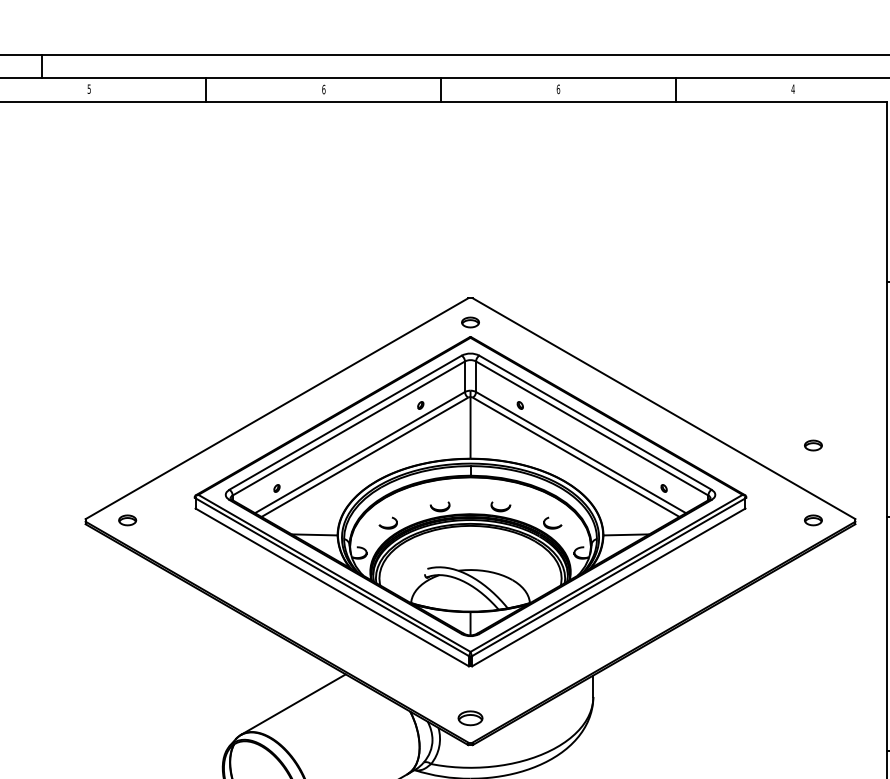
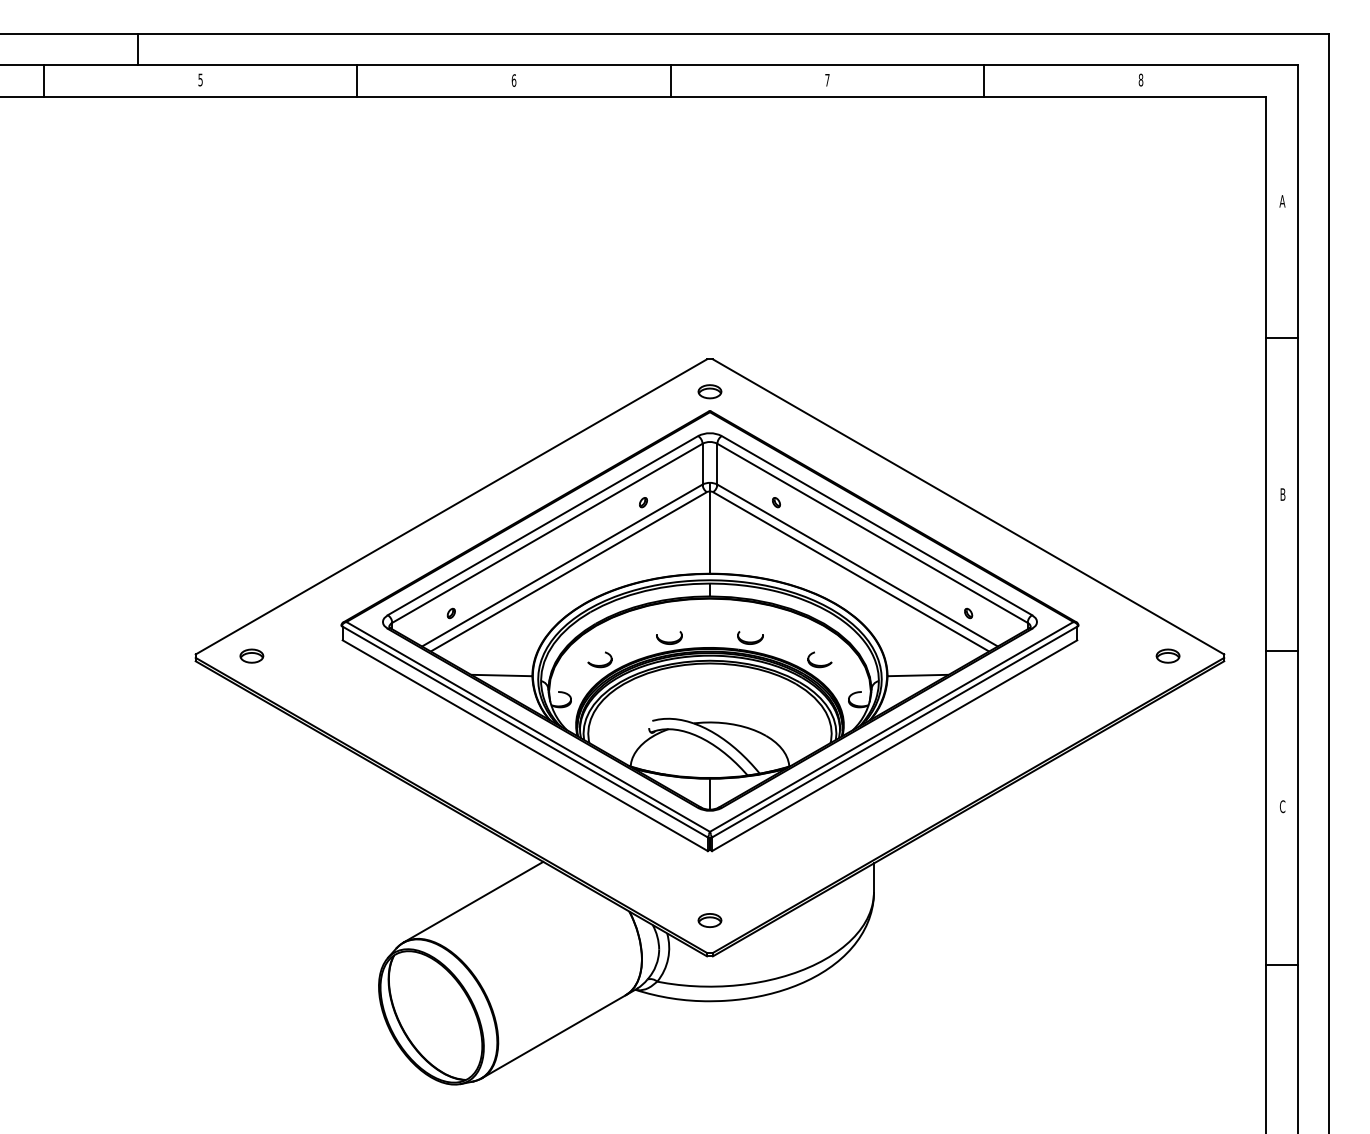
text: (558, 88) -> (827, 79), 6 -> 7
text: (792, 88) -> (1140, 79), 4 -> 8
part: (812, 445) -> (1167, 555), removed
part: (470, 718) -> (709, 920), size x0.71

